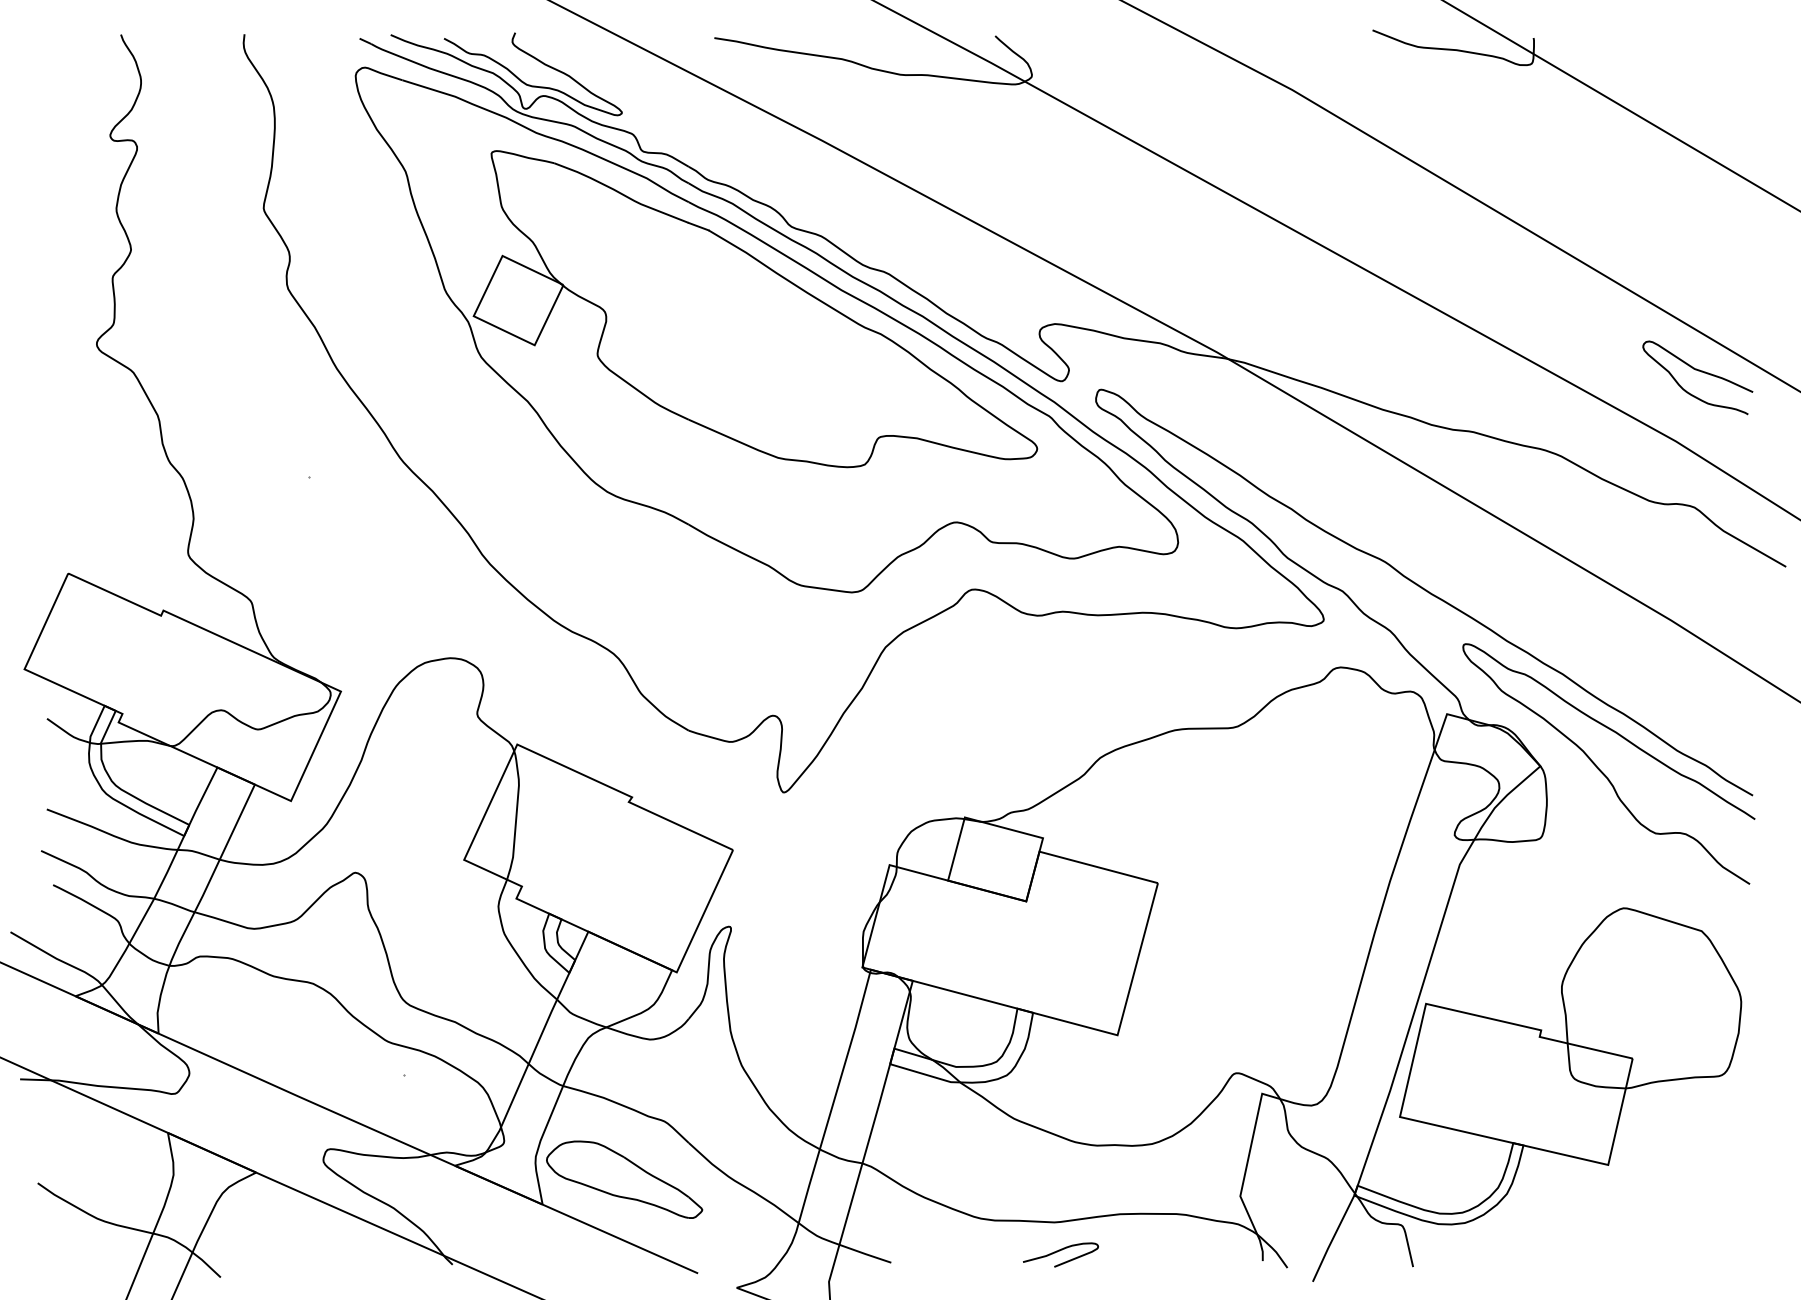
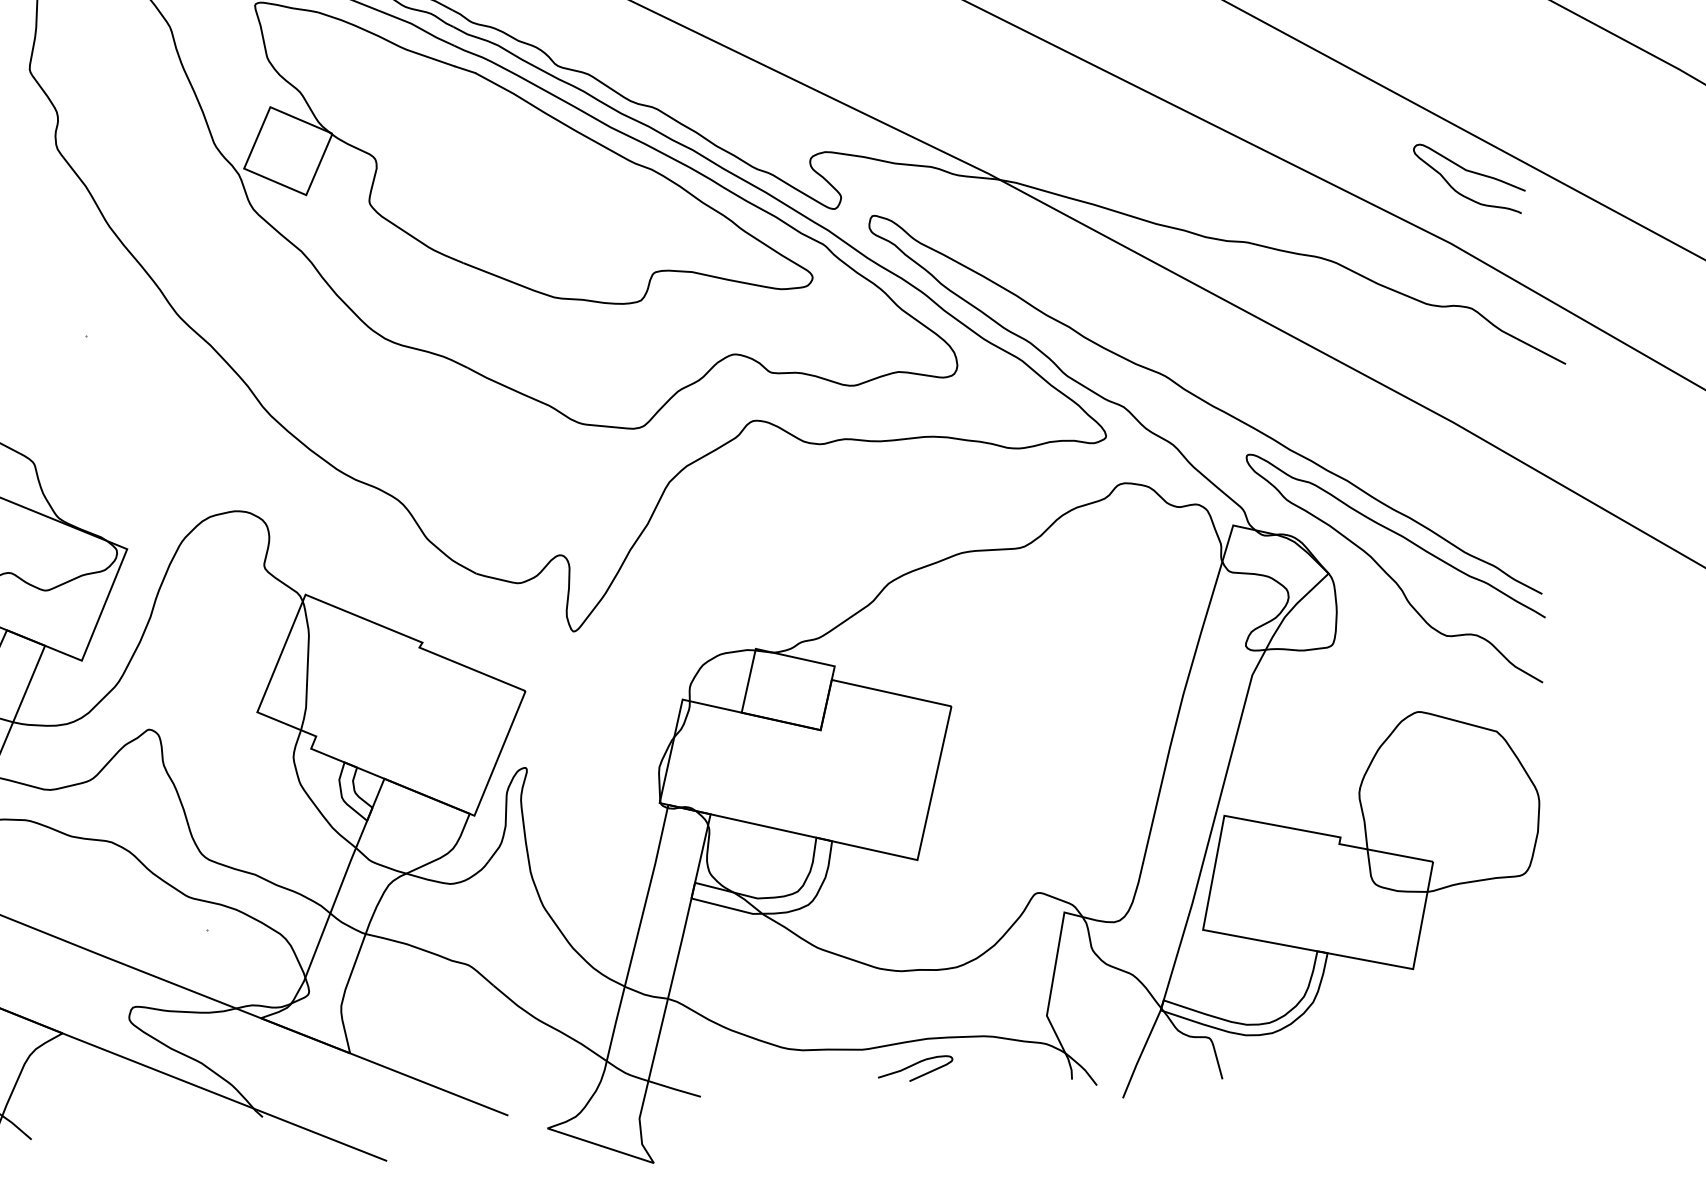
part: (624, 1179) -> (430, 1024), removed
curve: (1059, 1251) -> (914, 1065), moved

